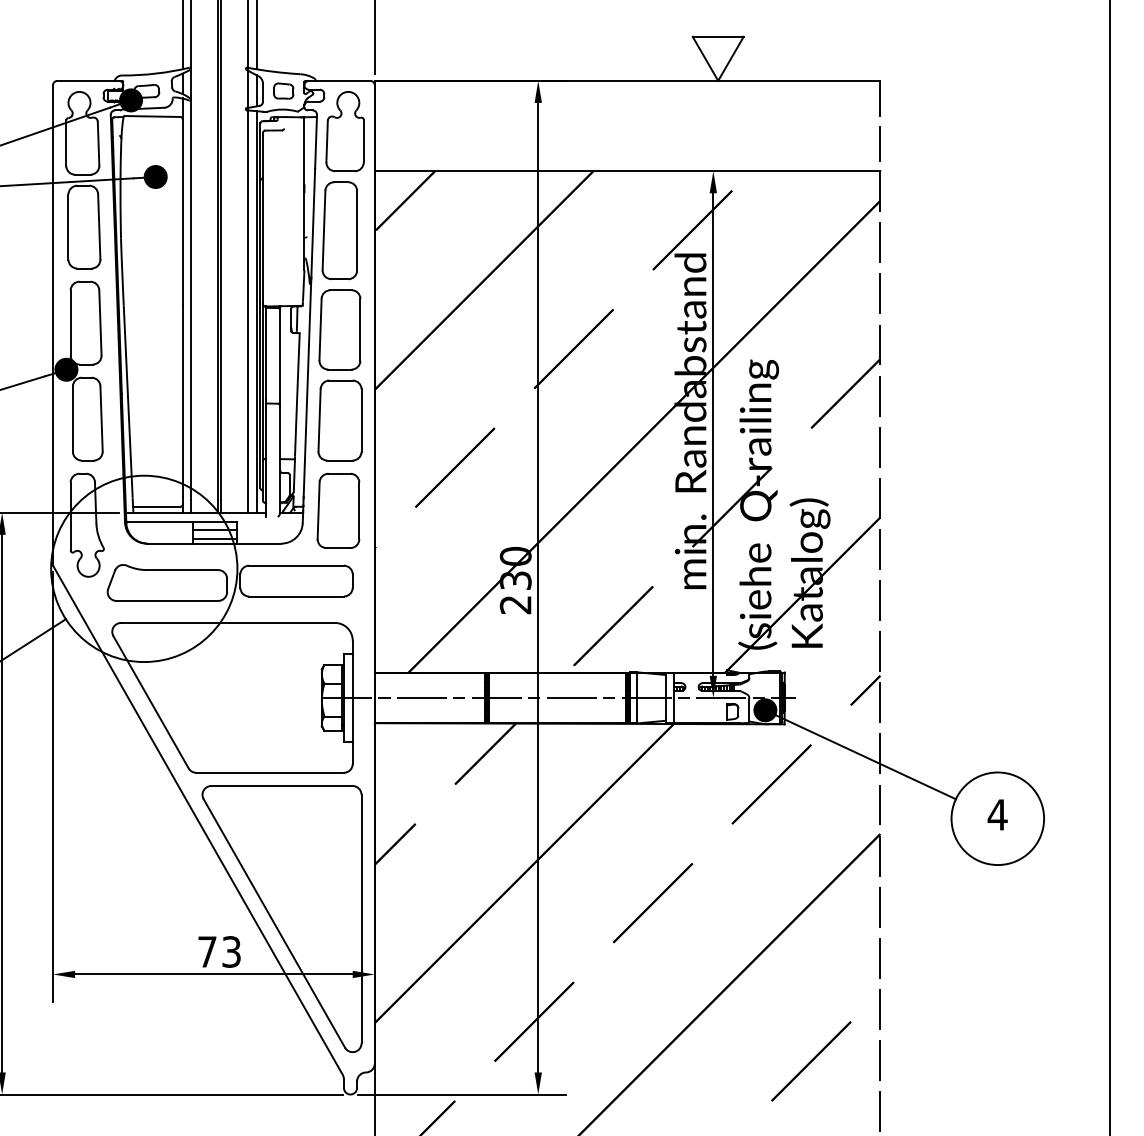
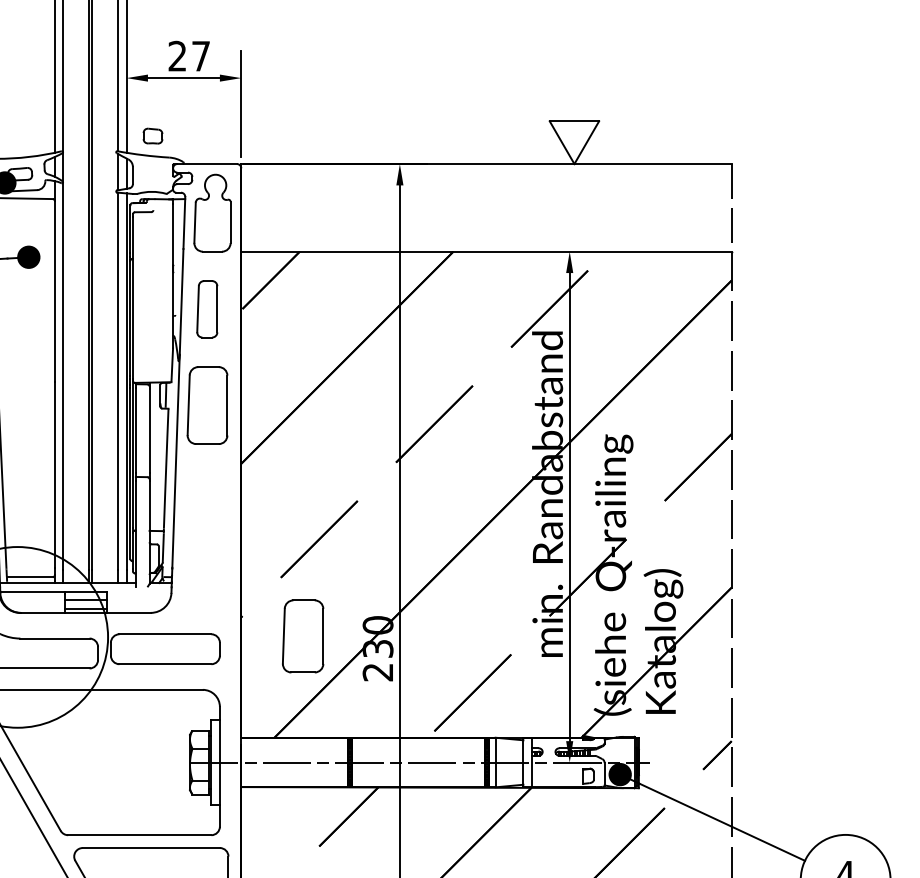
part: (283, 90) -> (152, 135), moved
part: (339, 230) -> (207, 309), size x0.6
part: (339, 420) -> (207, 493), removed
part: (338, 510) -> (303, 636), moved

